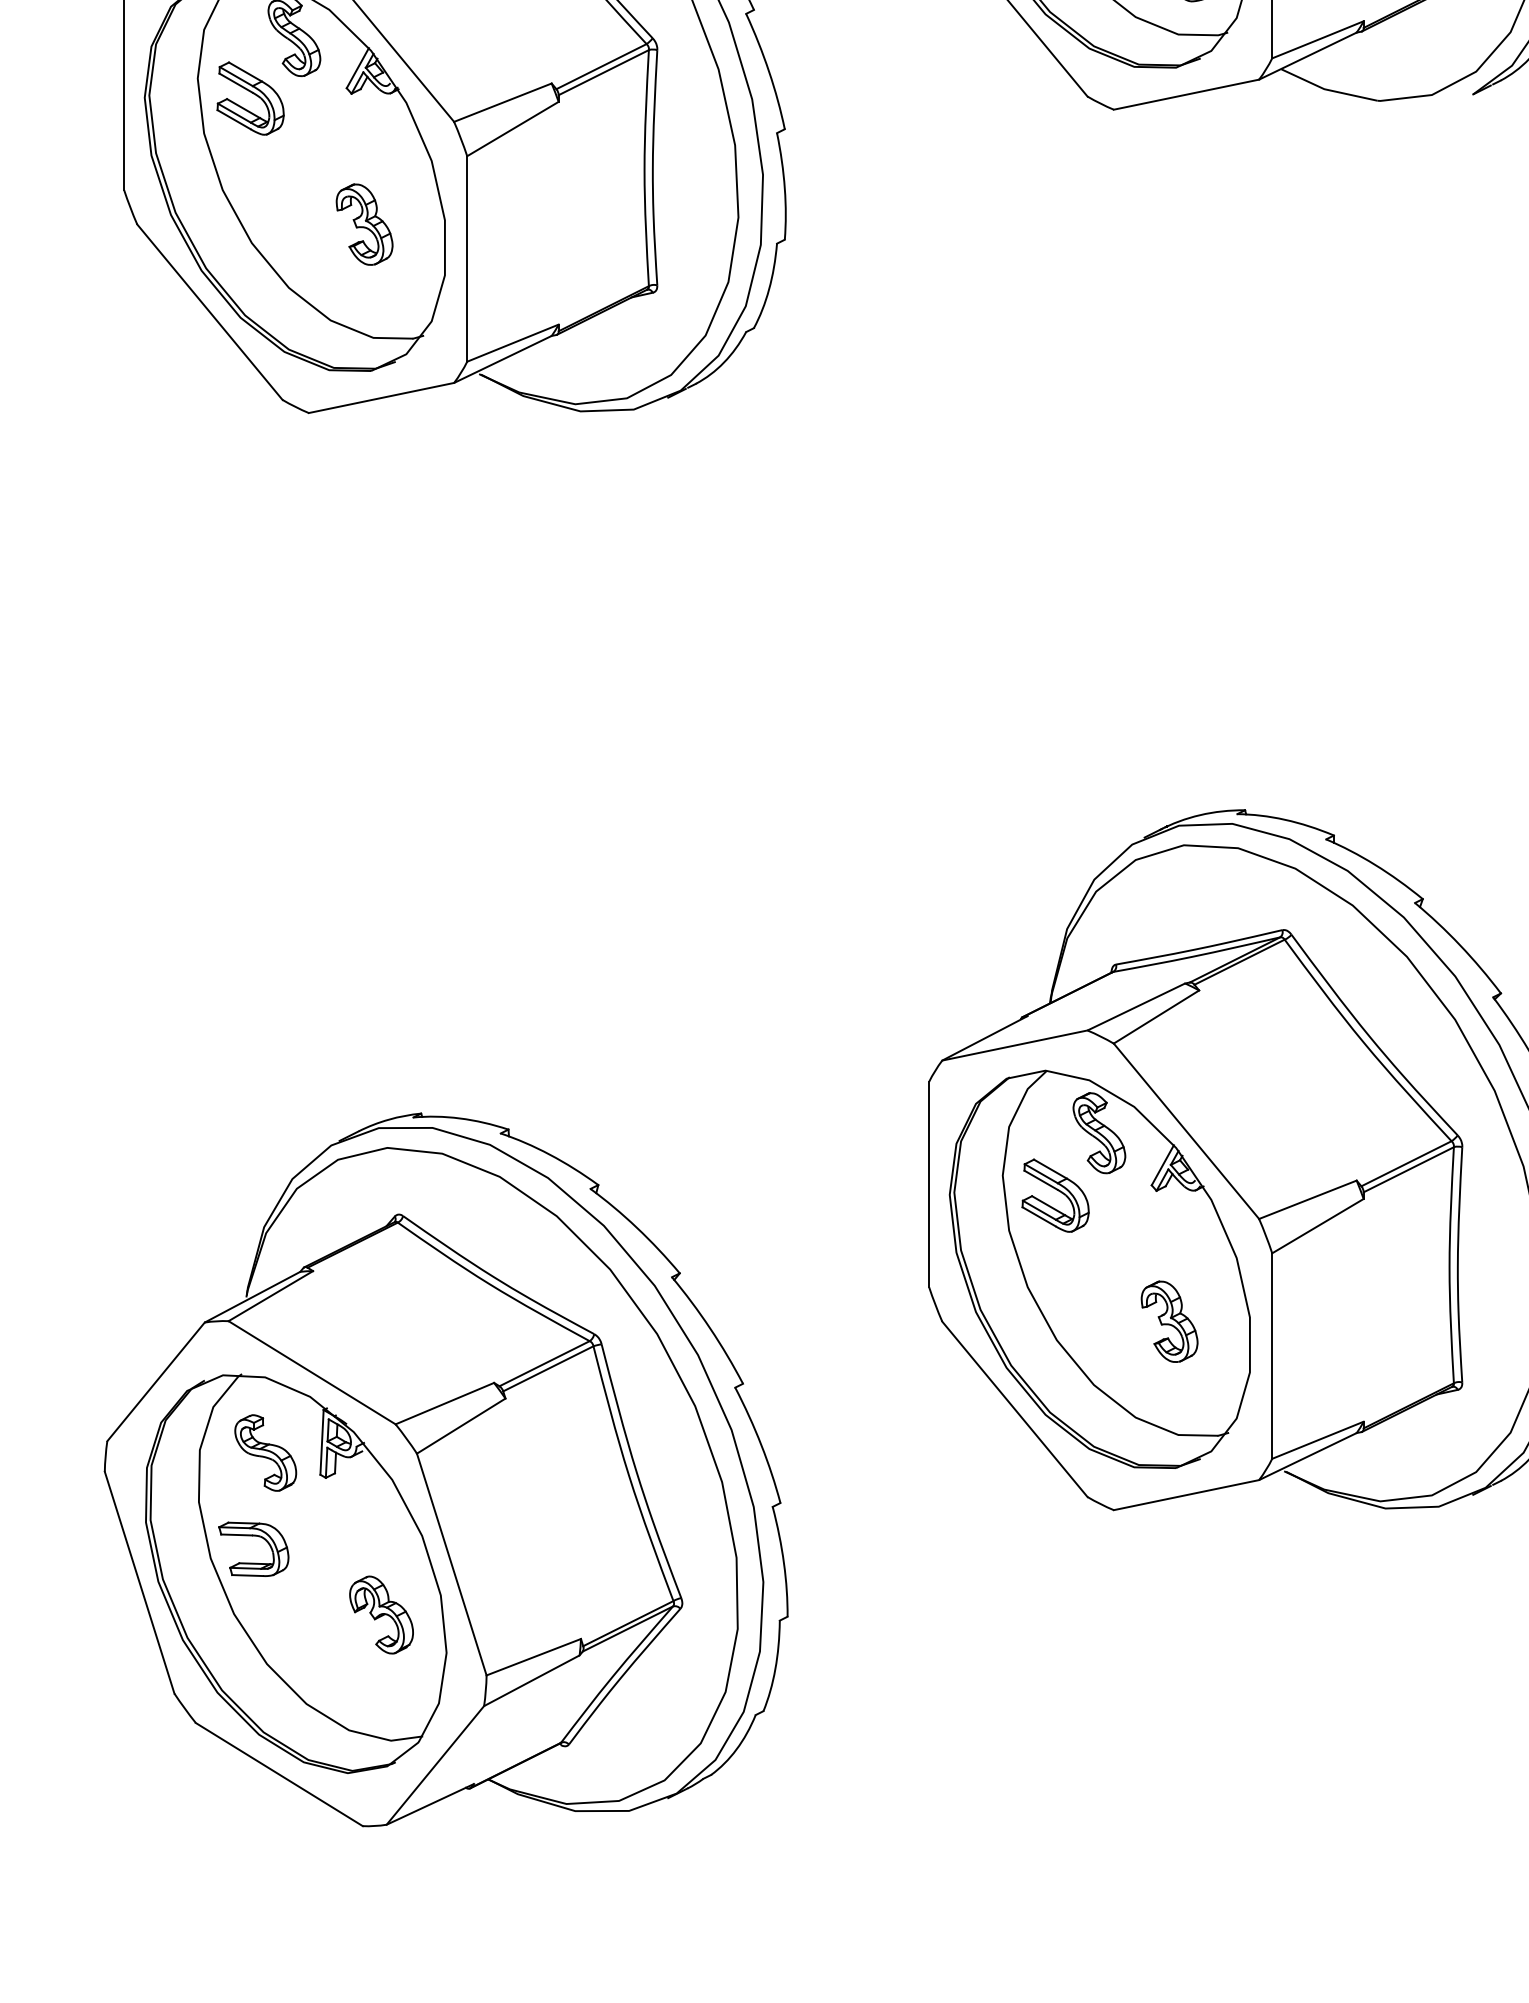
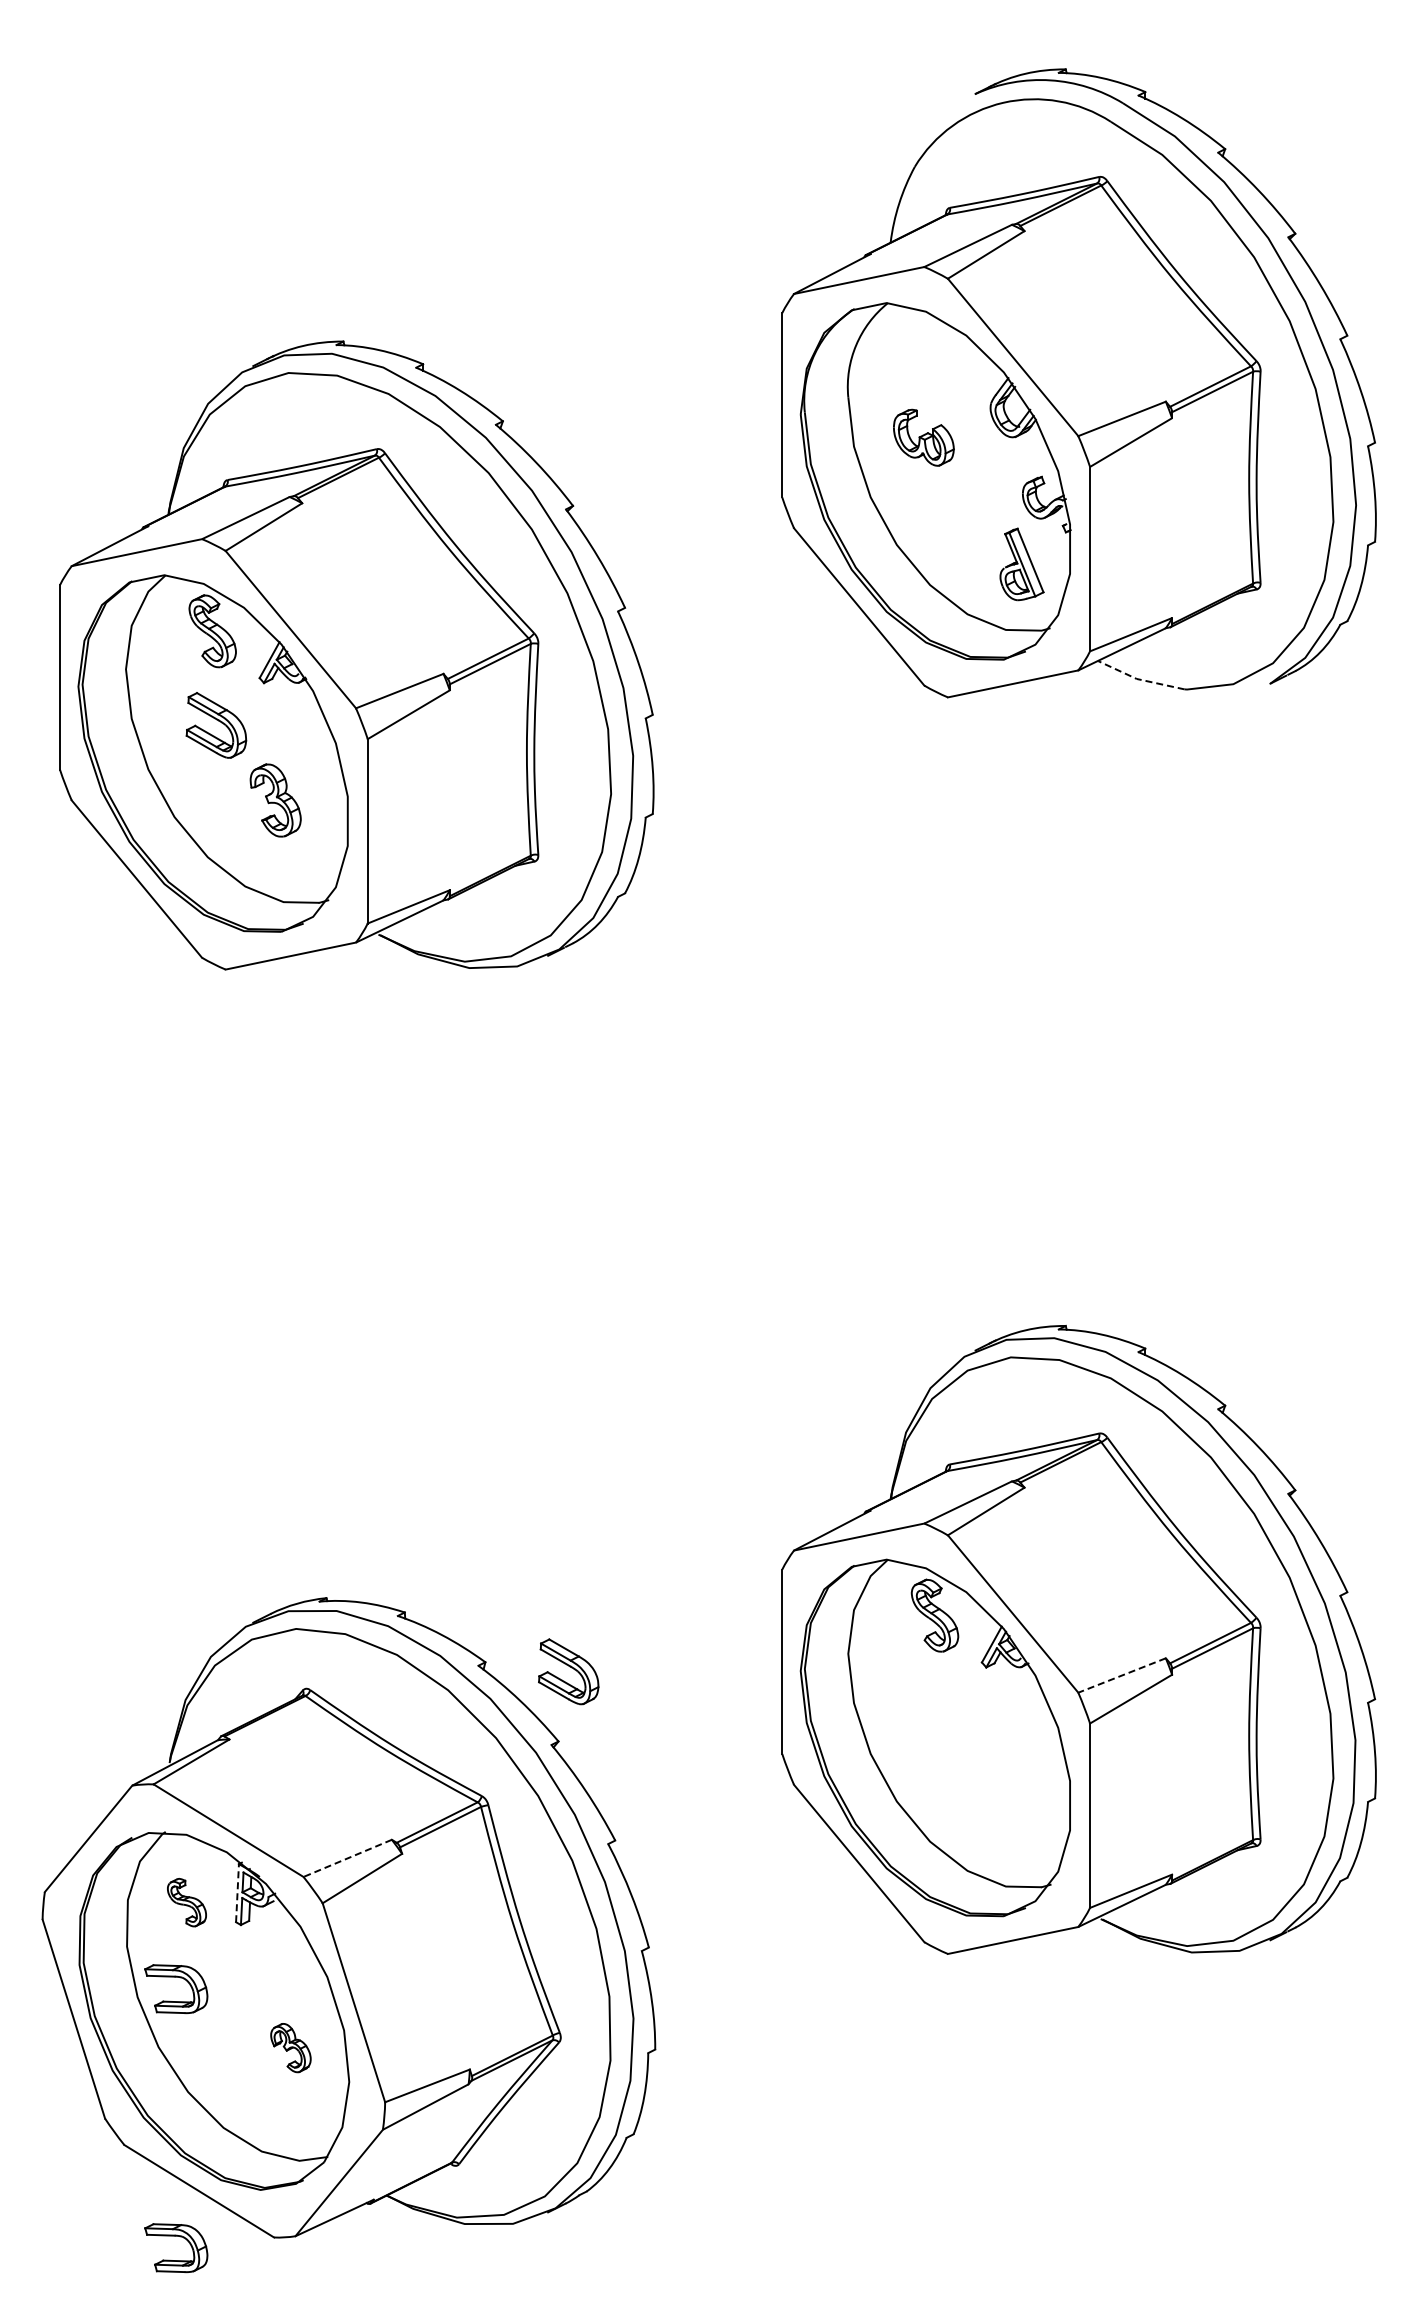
line: (1326, 89) -> (1138, 679), solid -> dashed
part: (250, 98) -> (216, 725), moved
part: (1055, 1195) -> (568, 1671), moved
line: (1307, 1199) -> (1121, 1675), solid -> dashed
part: (1169, 1321) -> (997, 1784), removed
line: (444, 1403) -> (347, 1858), solid -> dashed
line: (322, 1441) -> (237, 1892), solid -> dashed
part: (265, 1452) -> (186, 1902), size x0.7
part: (381, 1614) -> (290, 2047), size x0.7
part: (258, 1826) -> (180, 2237), added

